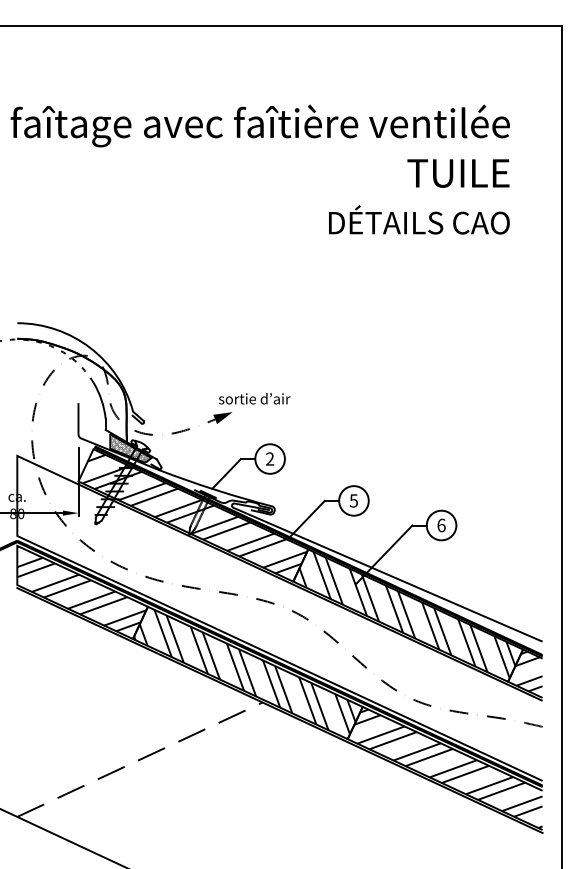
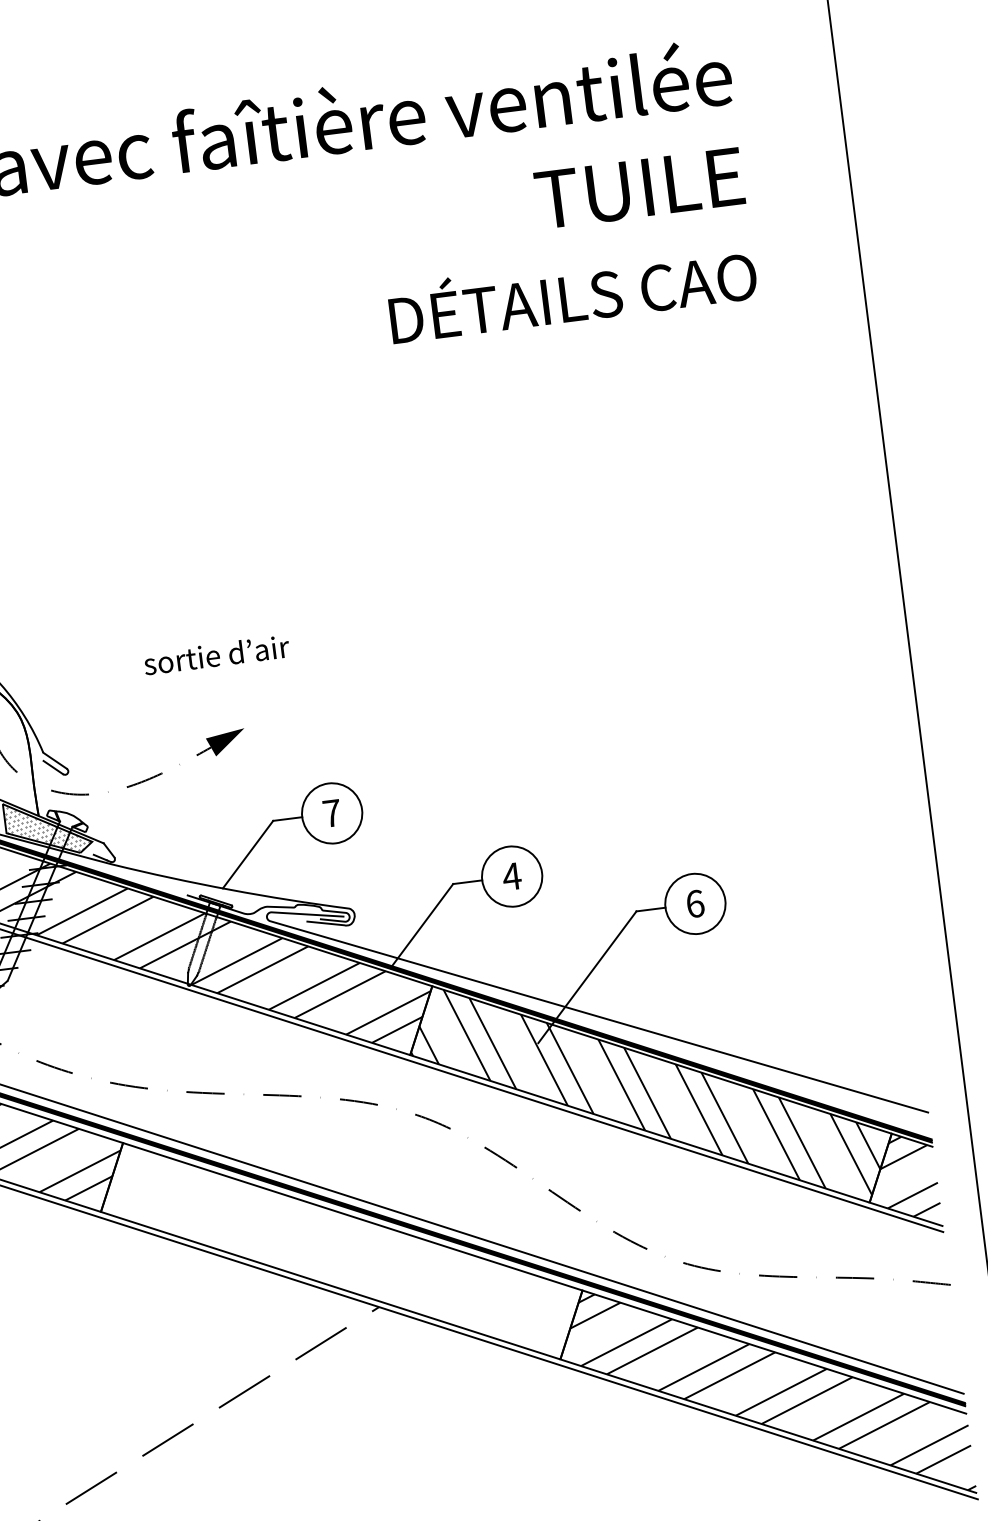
text: (254, 398) -> (216, 654), moved
text: (270, 458) -> (332, 812), 2 -> 7
text: (353, 500) -> (511, 875), 5 -> 4
hatch: (244, 671) -> (334, 1249), removed

